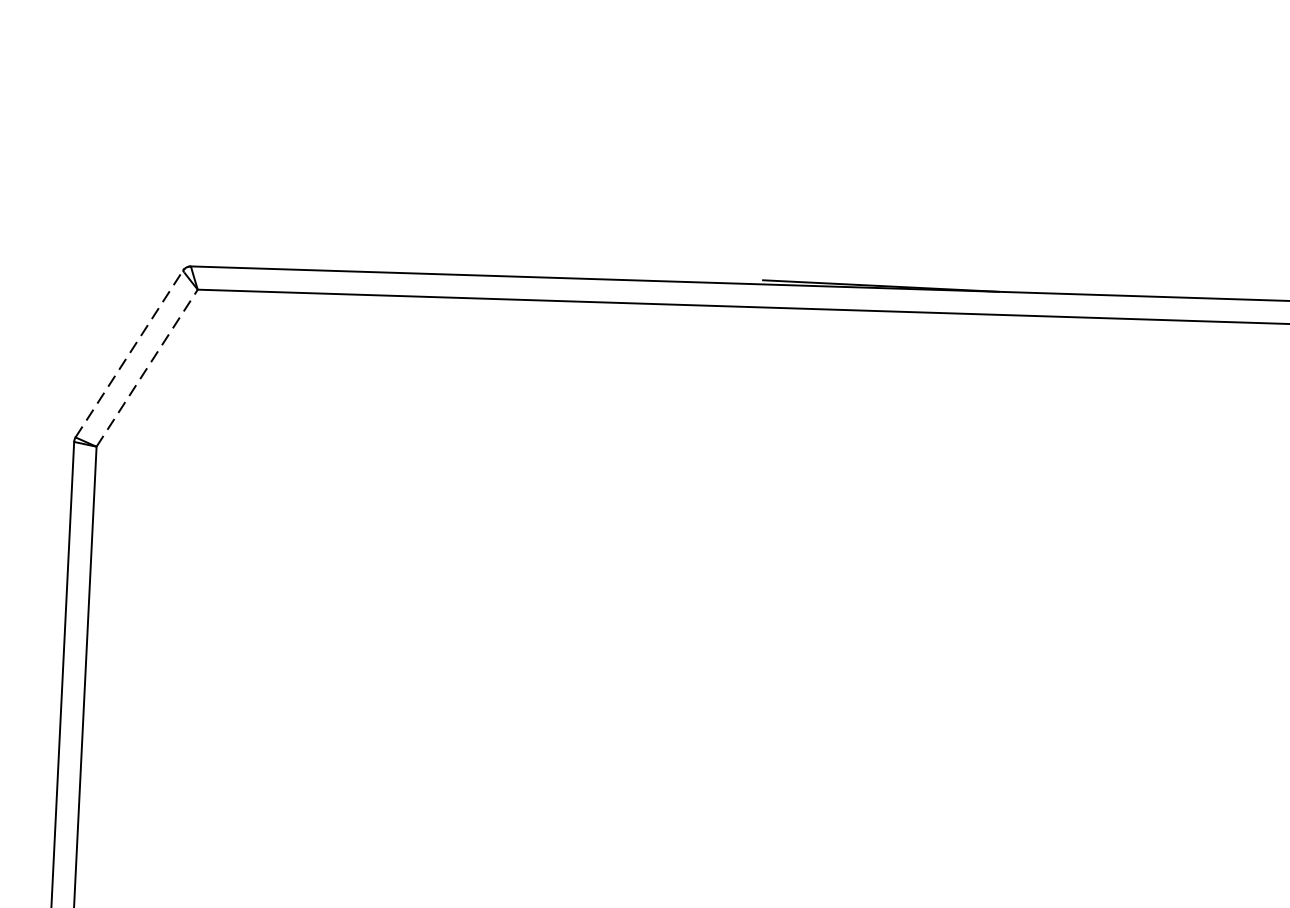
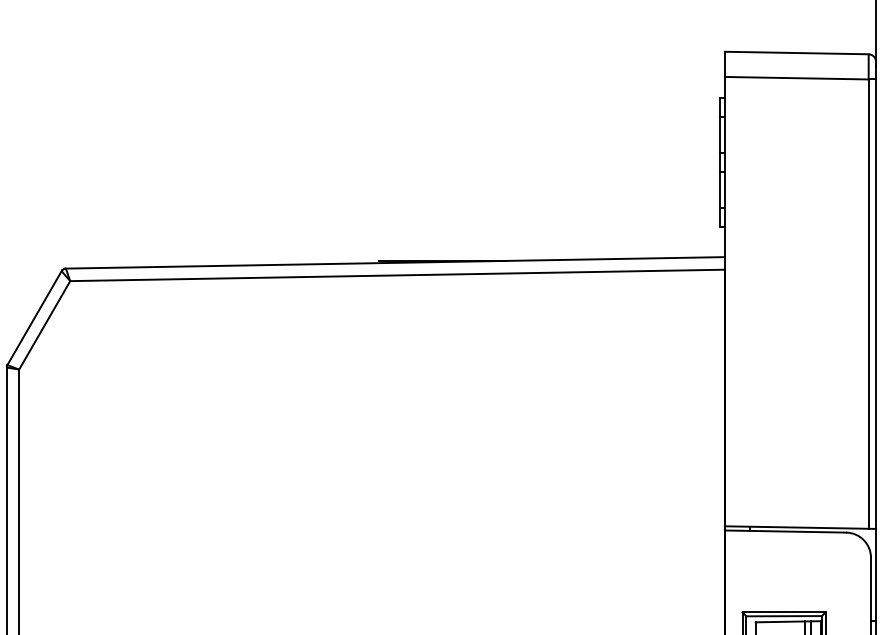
line: (129, 352) -> (34, 317), dashed -> solid
line: (146, 366) -> (44, 324), dashed -> solid

